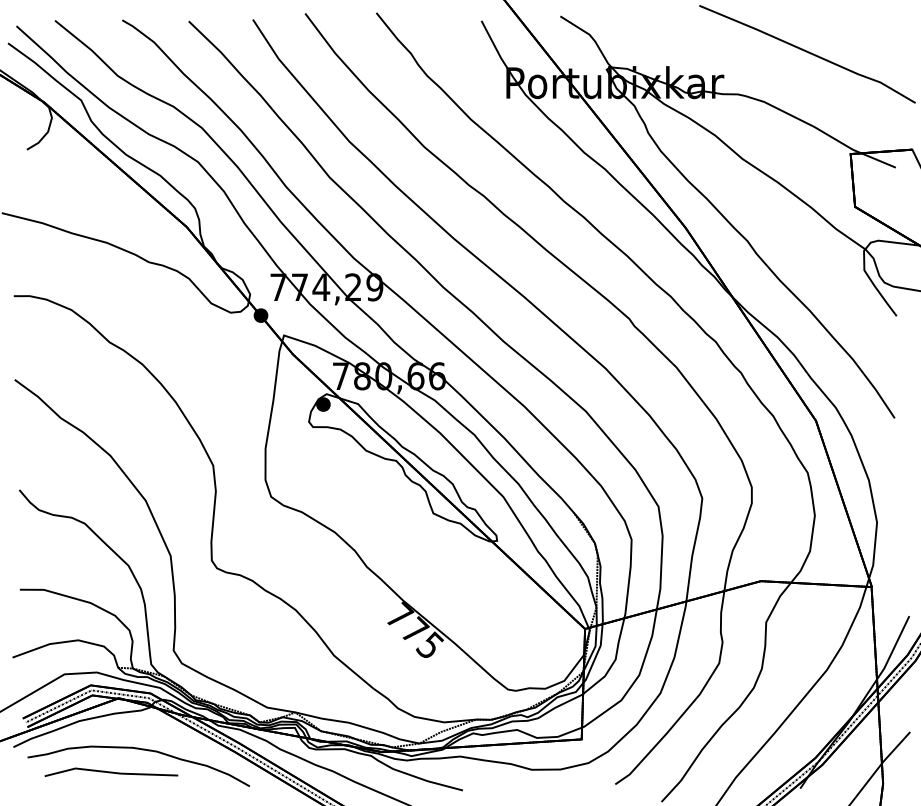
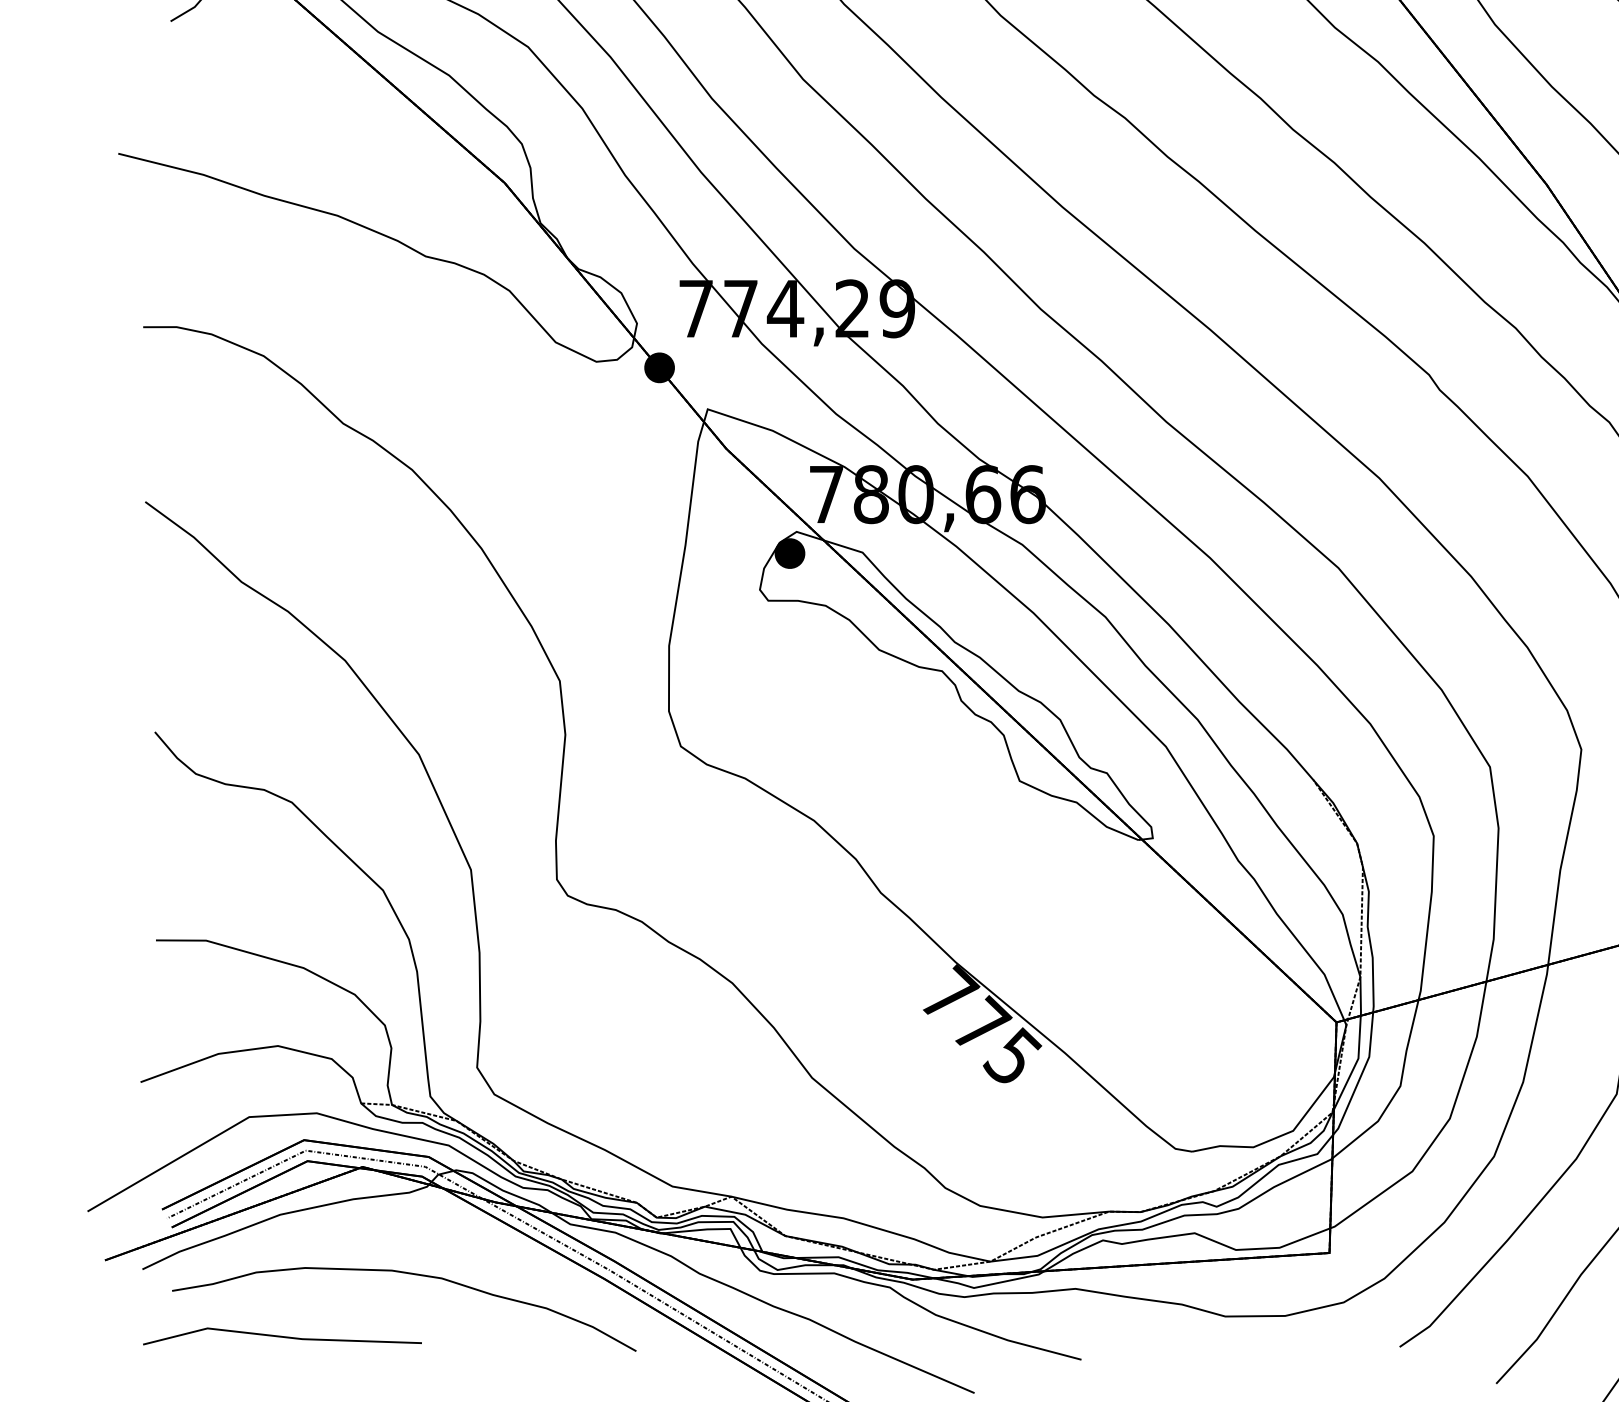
line: (111, 771) -> (282, 1334), moved

